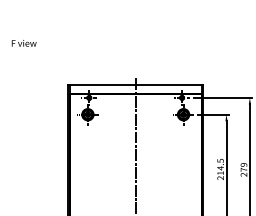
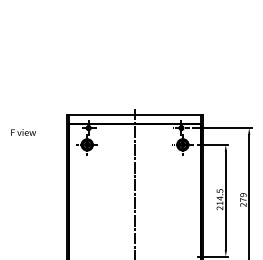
text: (24, 43) -> (23, 132), moved

